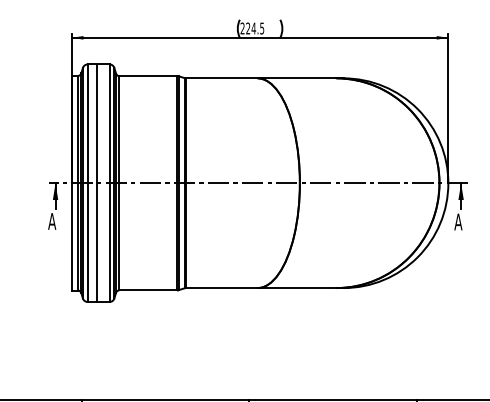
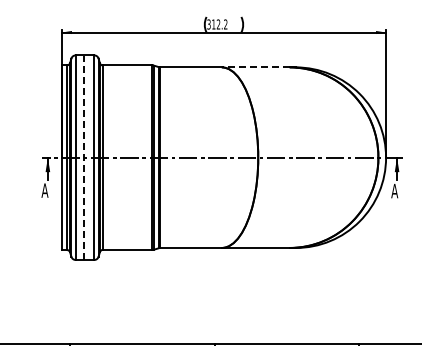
text: (252, 28) -> (217, 24), 224.5 -> 312.2
line: (296, 78) -> (255, 67), solid -> dashed
line: (96, 182) -> (83, 157), solid -> dashed

